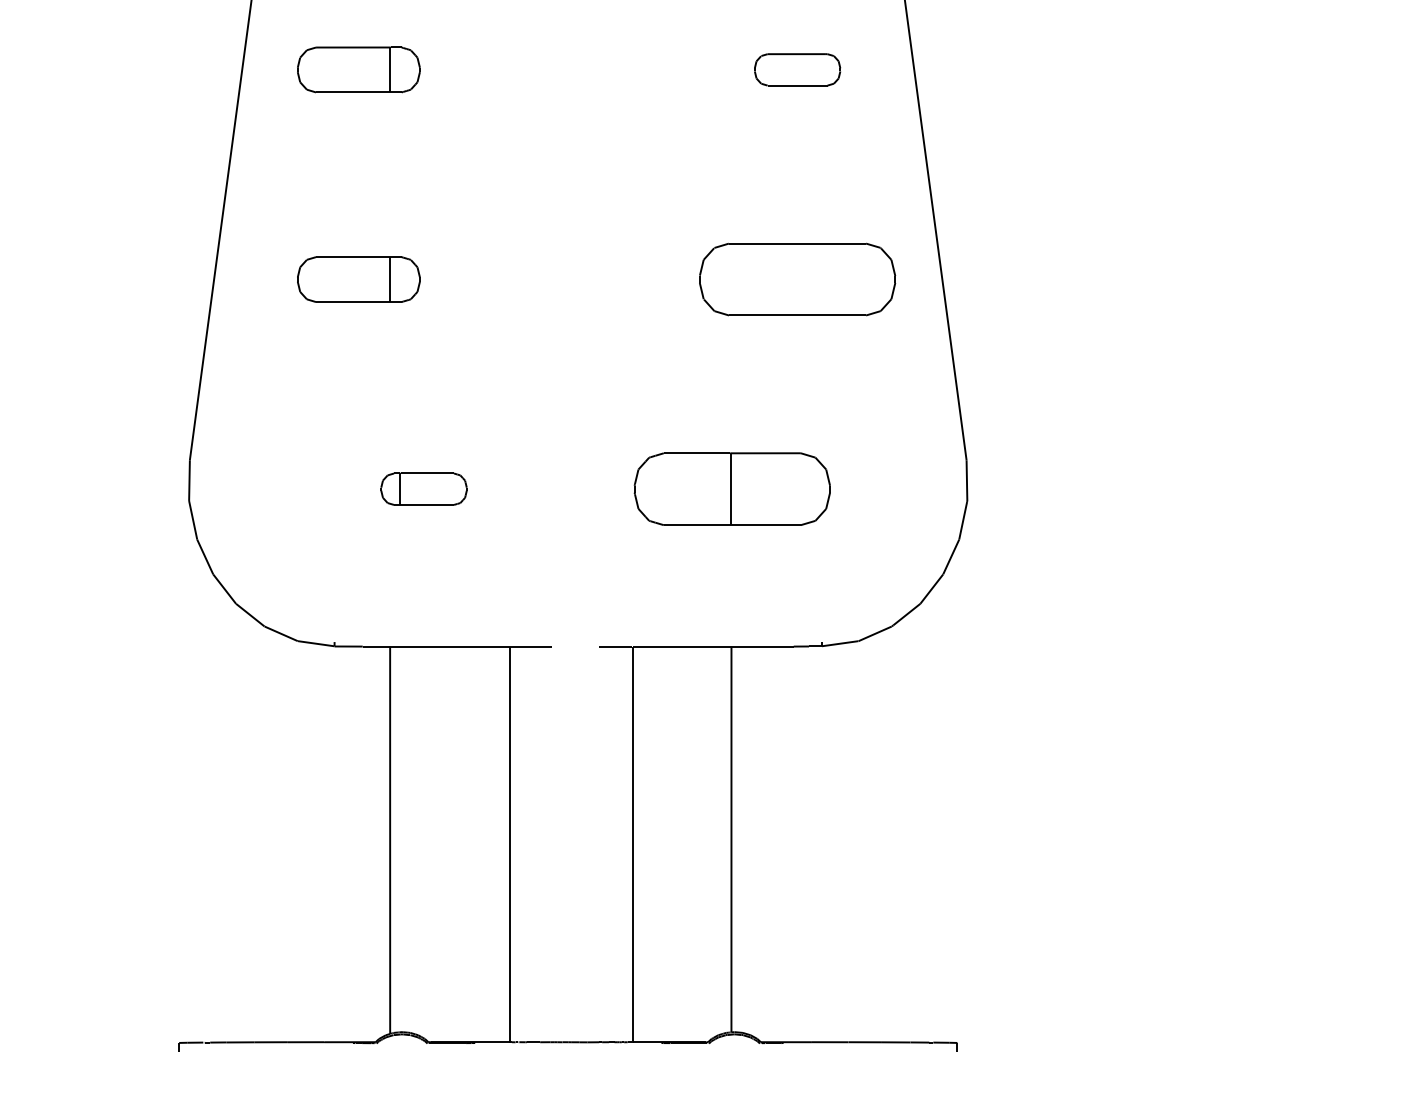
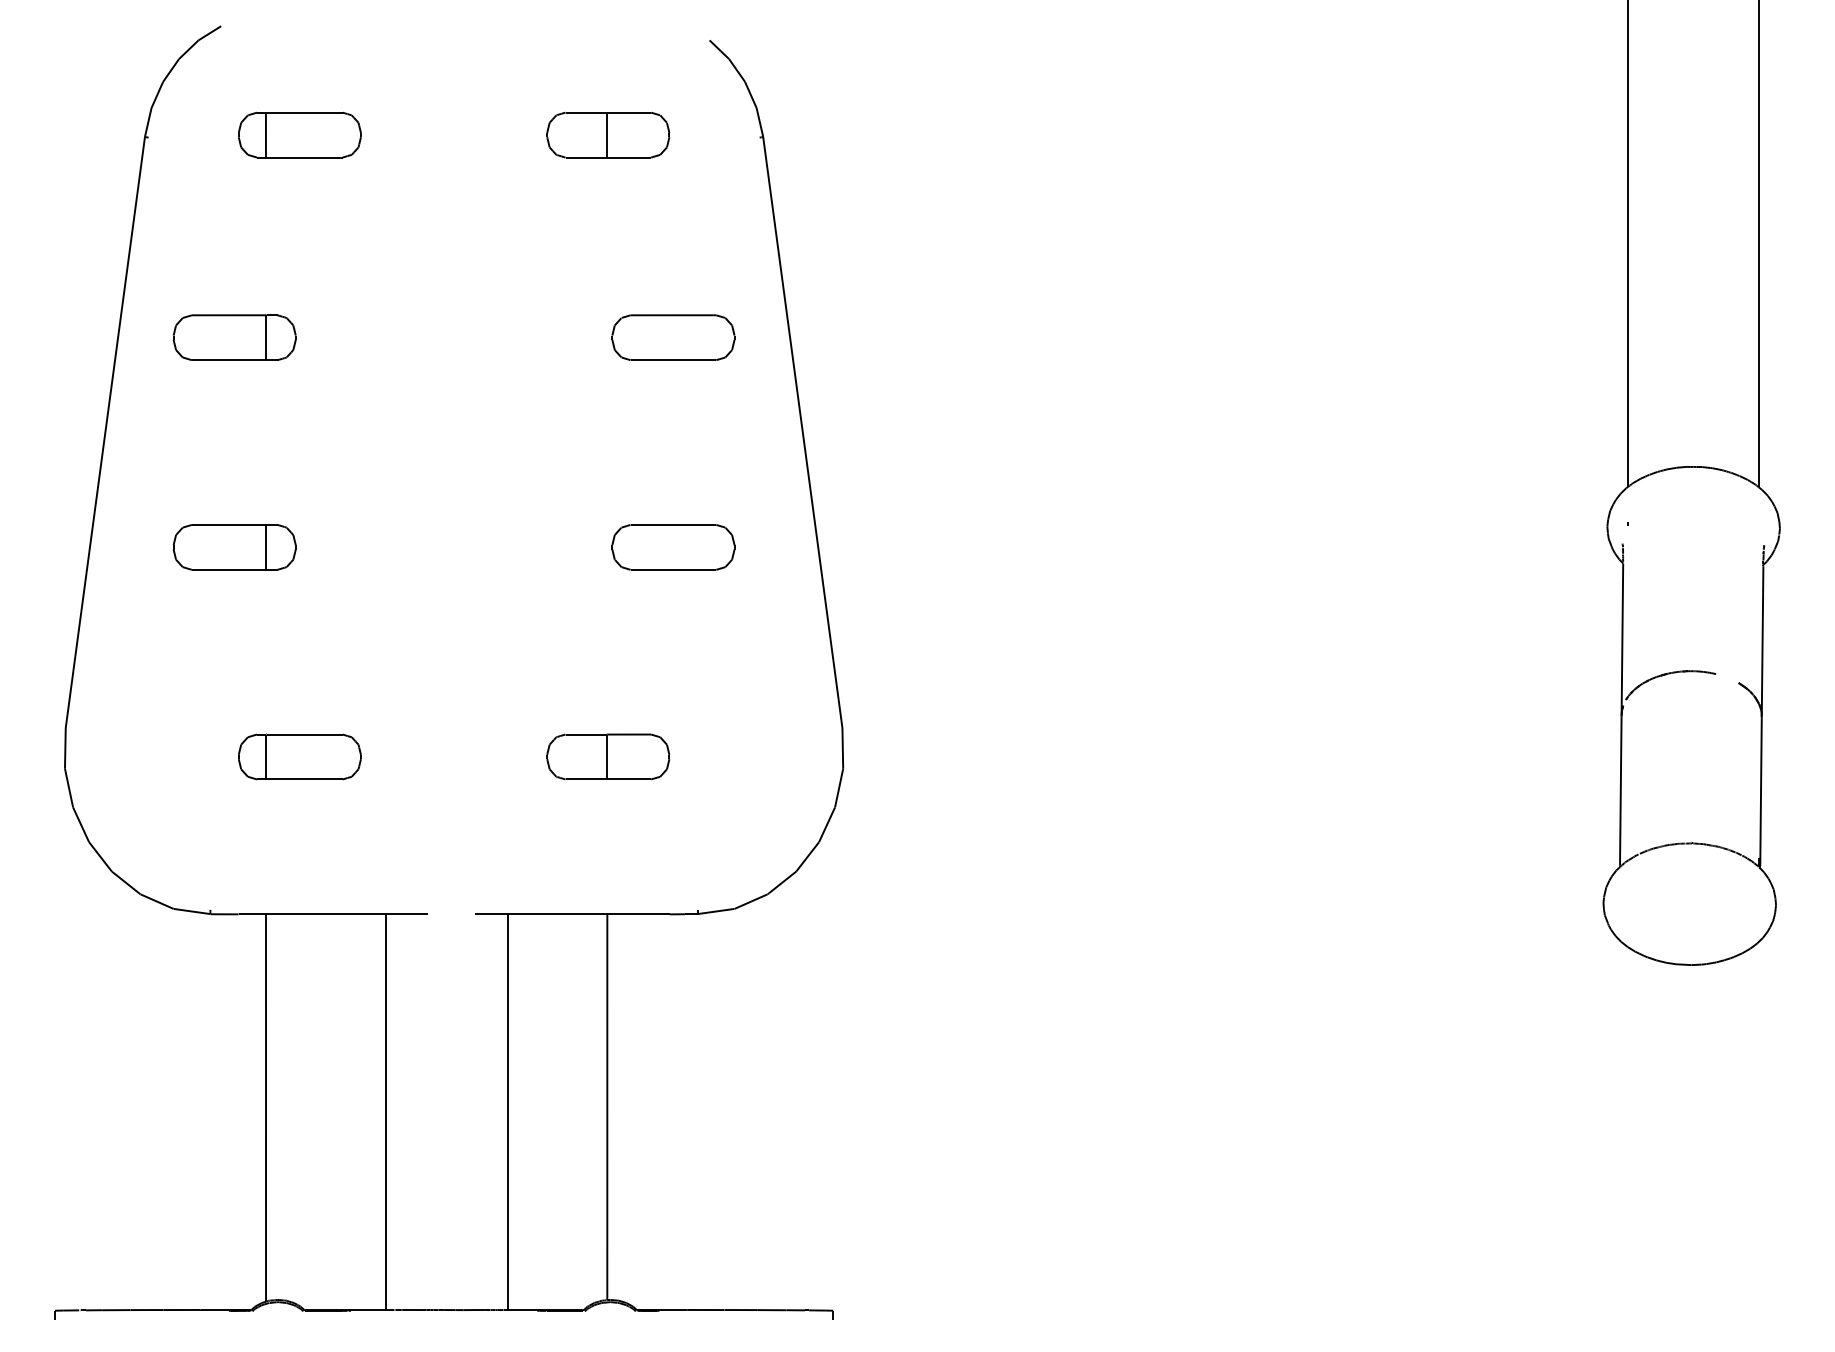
part: (797, 69) -> (673, 337), size x1.43
part: (797, 279) -> (673, 547), size x0.62
part: (423, 488) -> (299, 756), size x1.43
part: (732, 488) -> (608, 756), size x0.62

